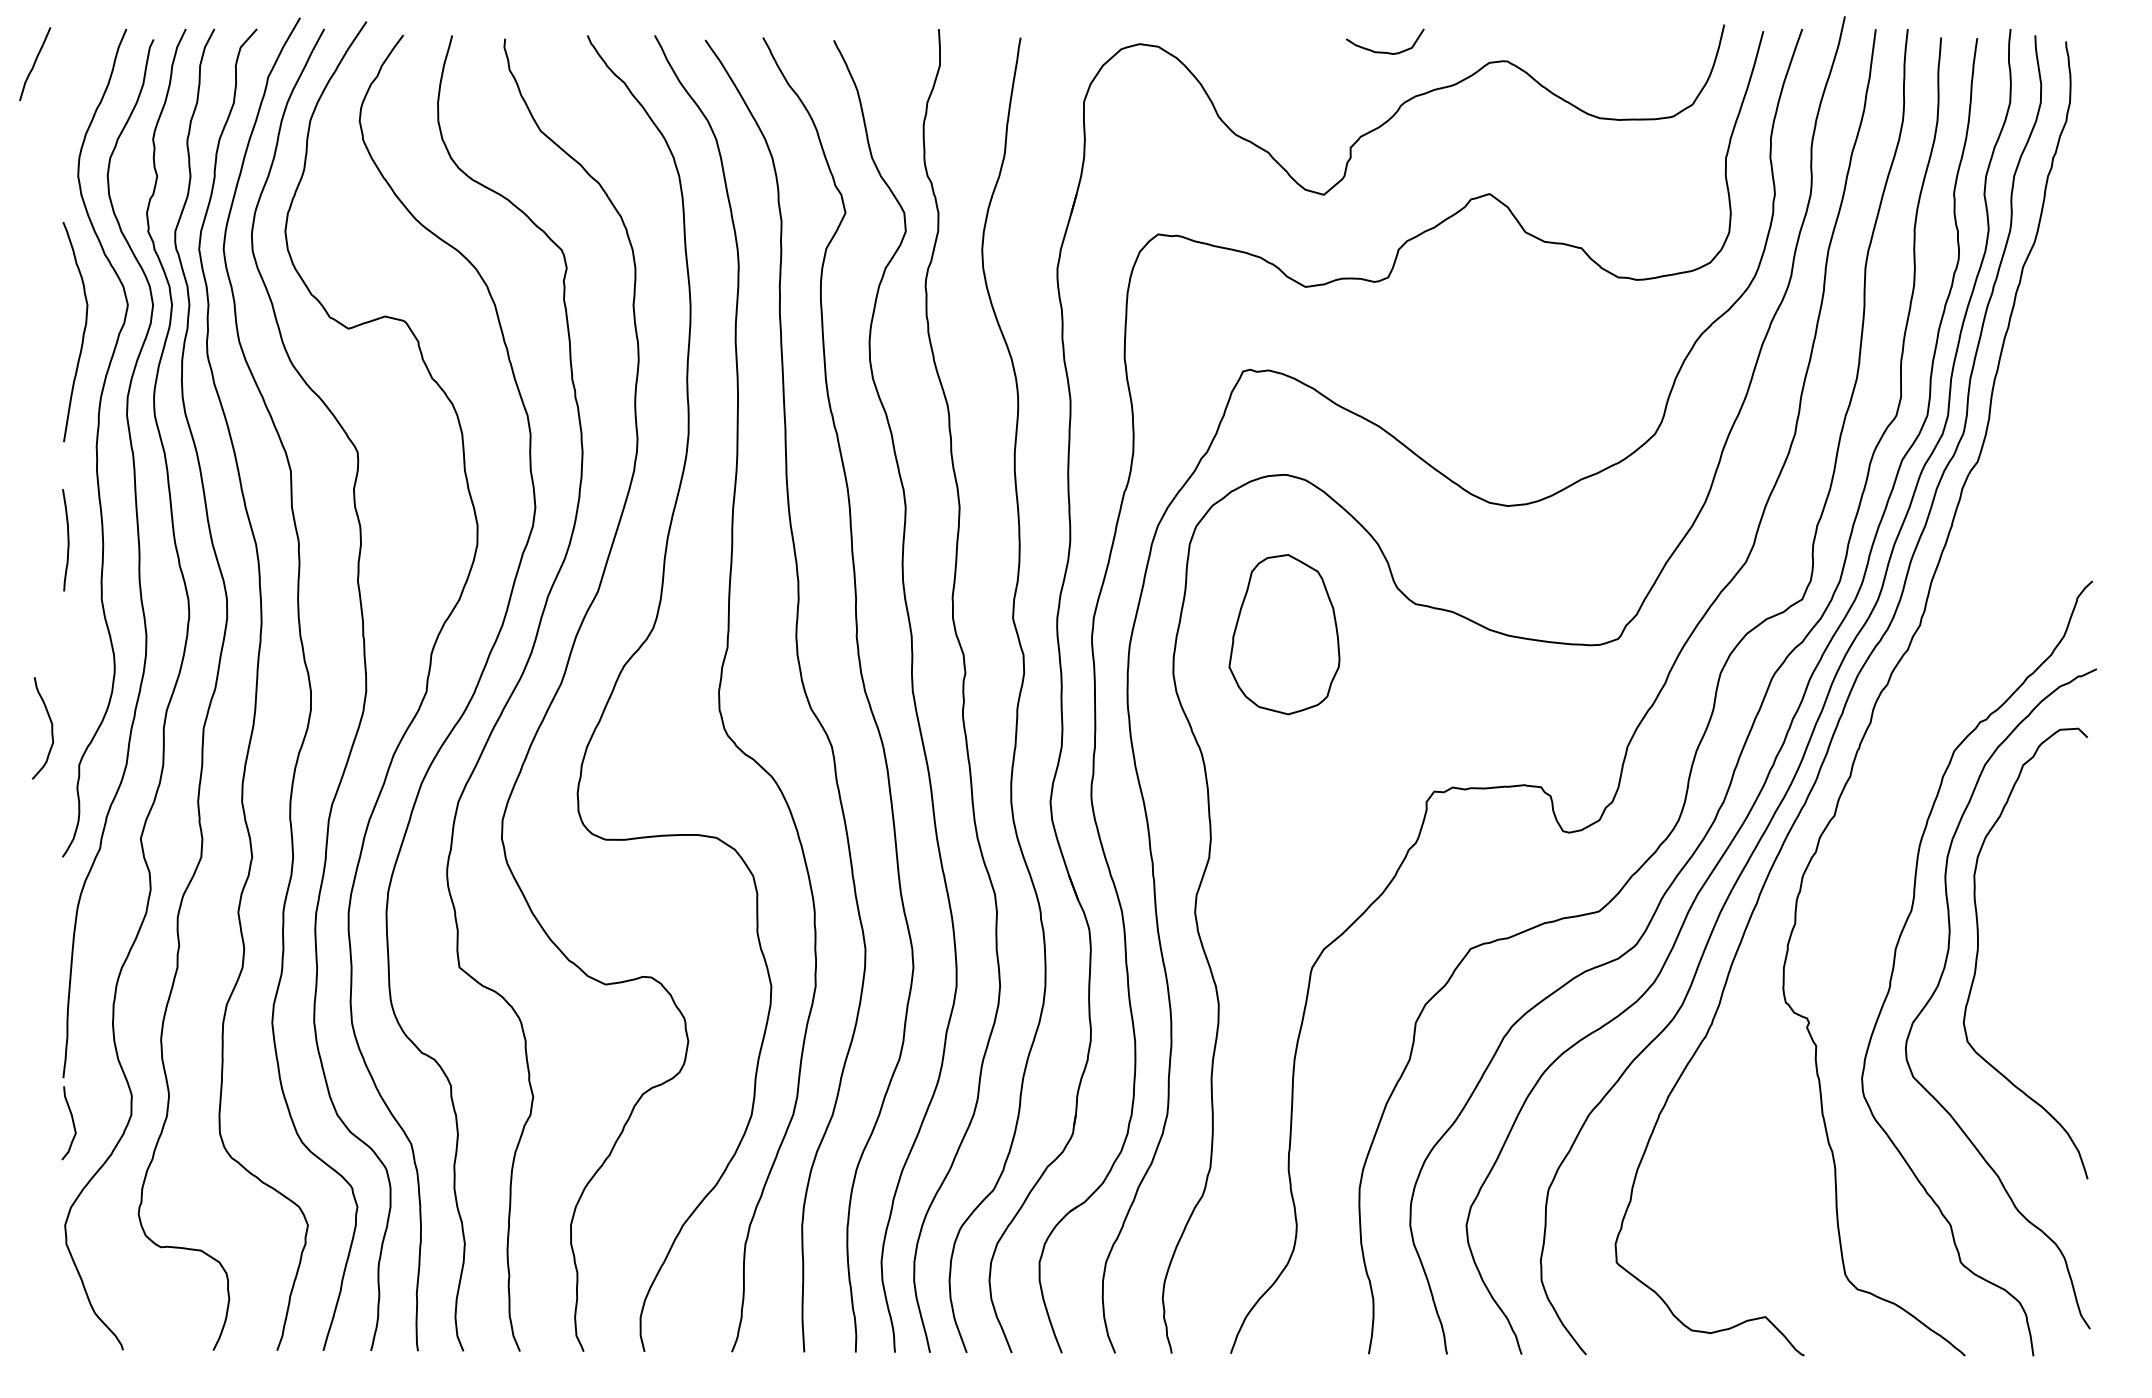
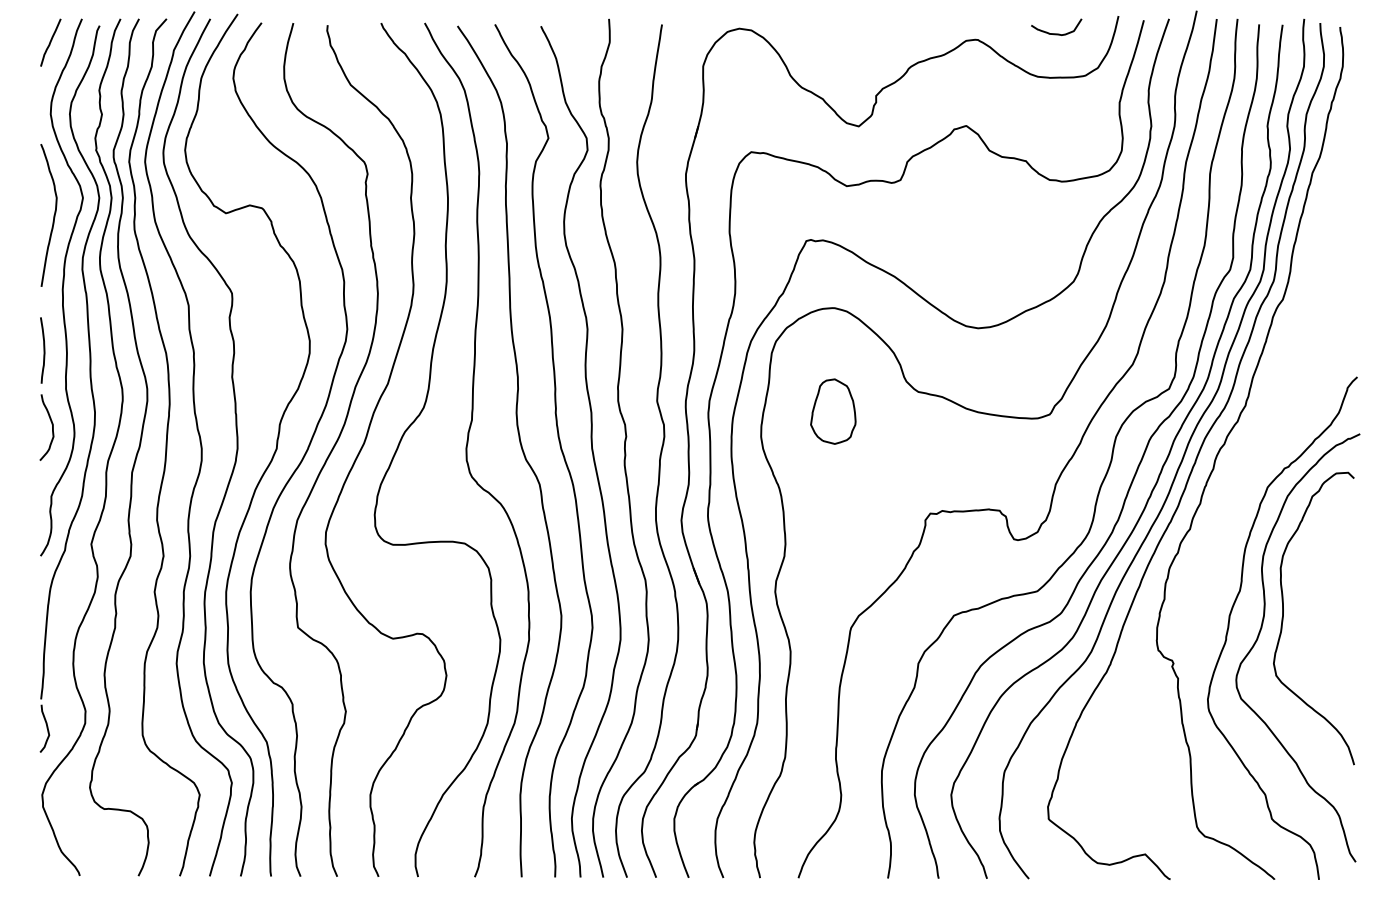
curve: (1385, 51) -> (1056, 33), moved
curve: (34, 63) -> (50, 42), moved
part: (1284, 634) -> (833, 411), size x0.62
curve: (50, 723) -> (51, 424), moved

